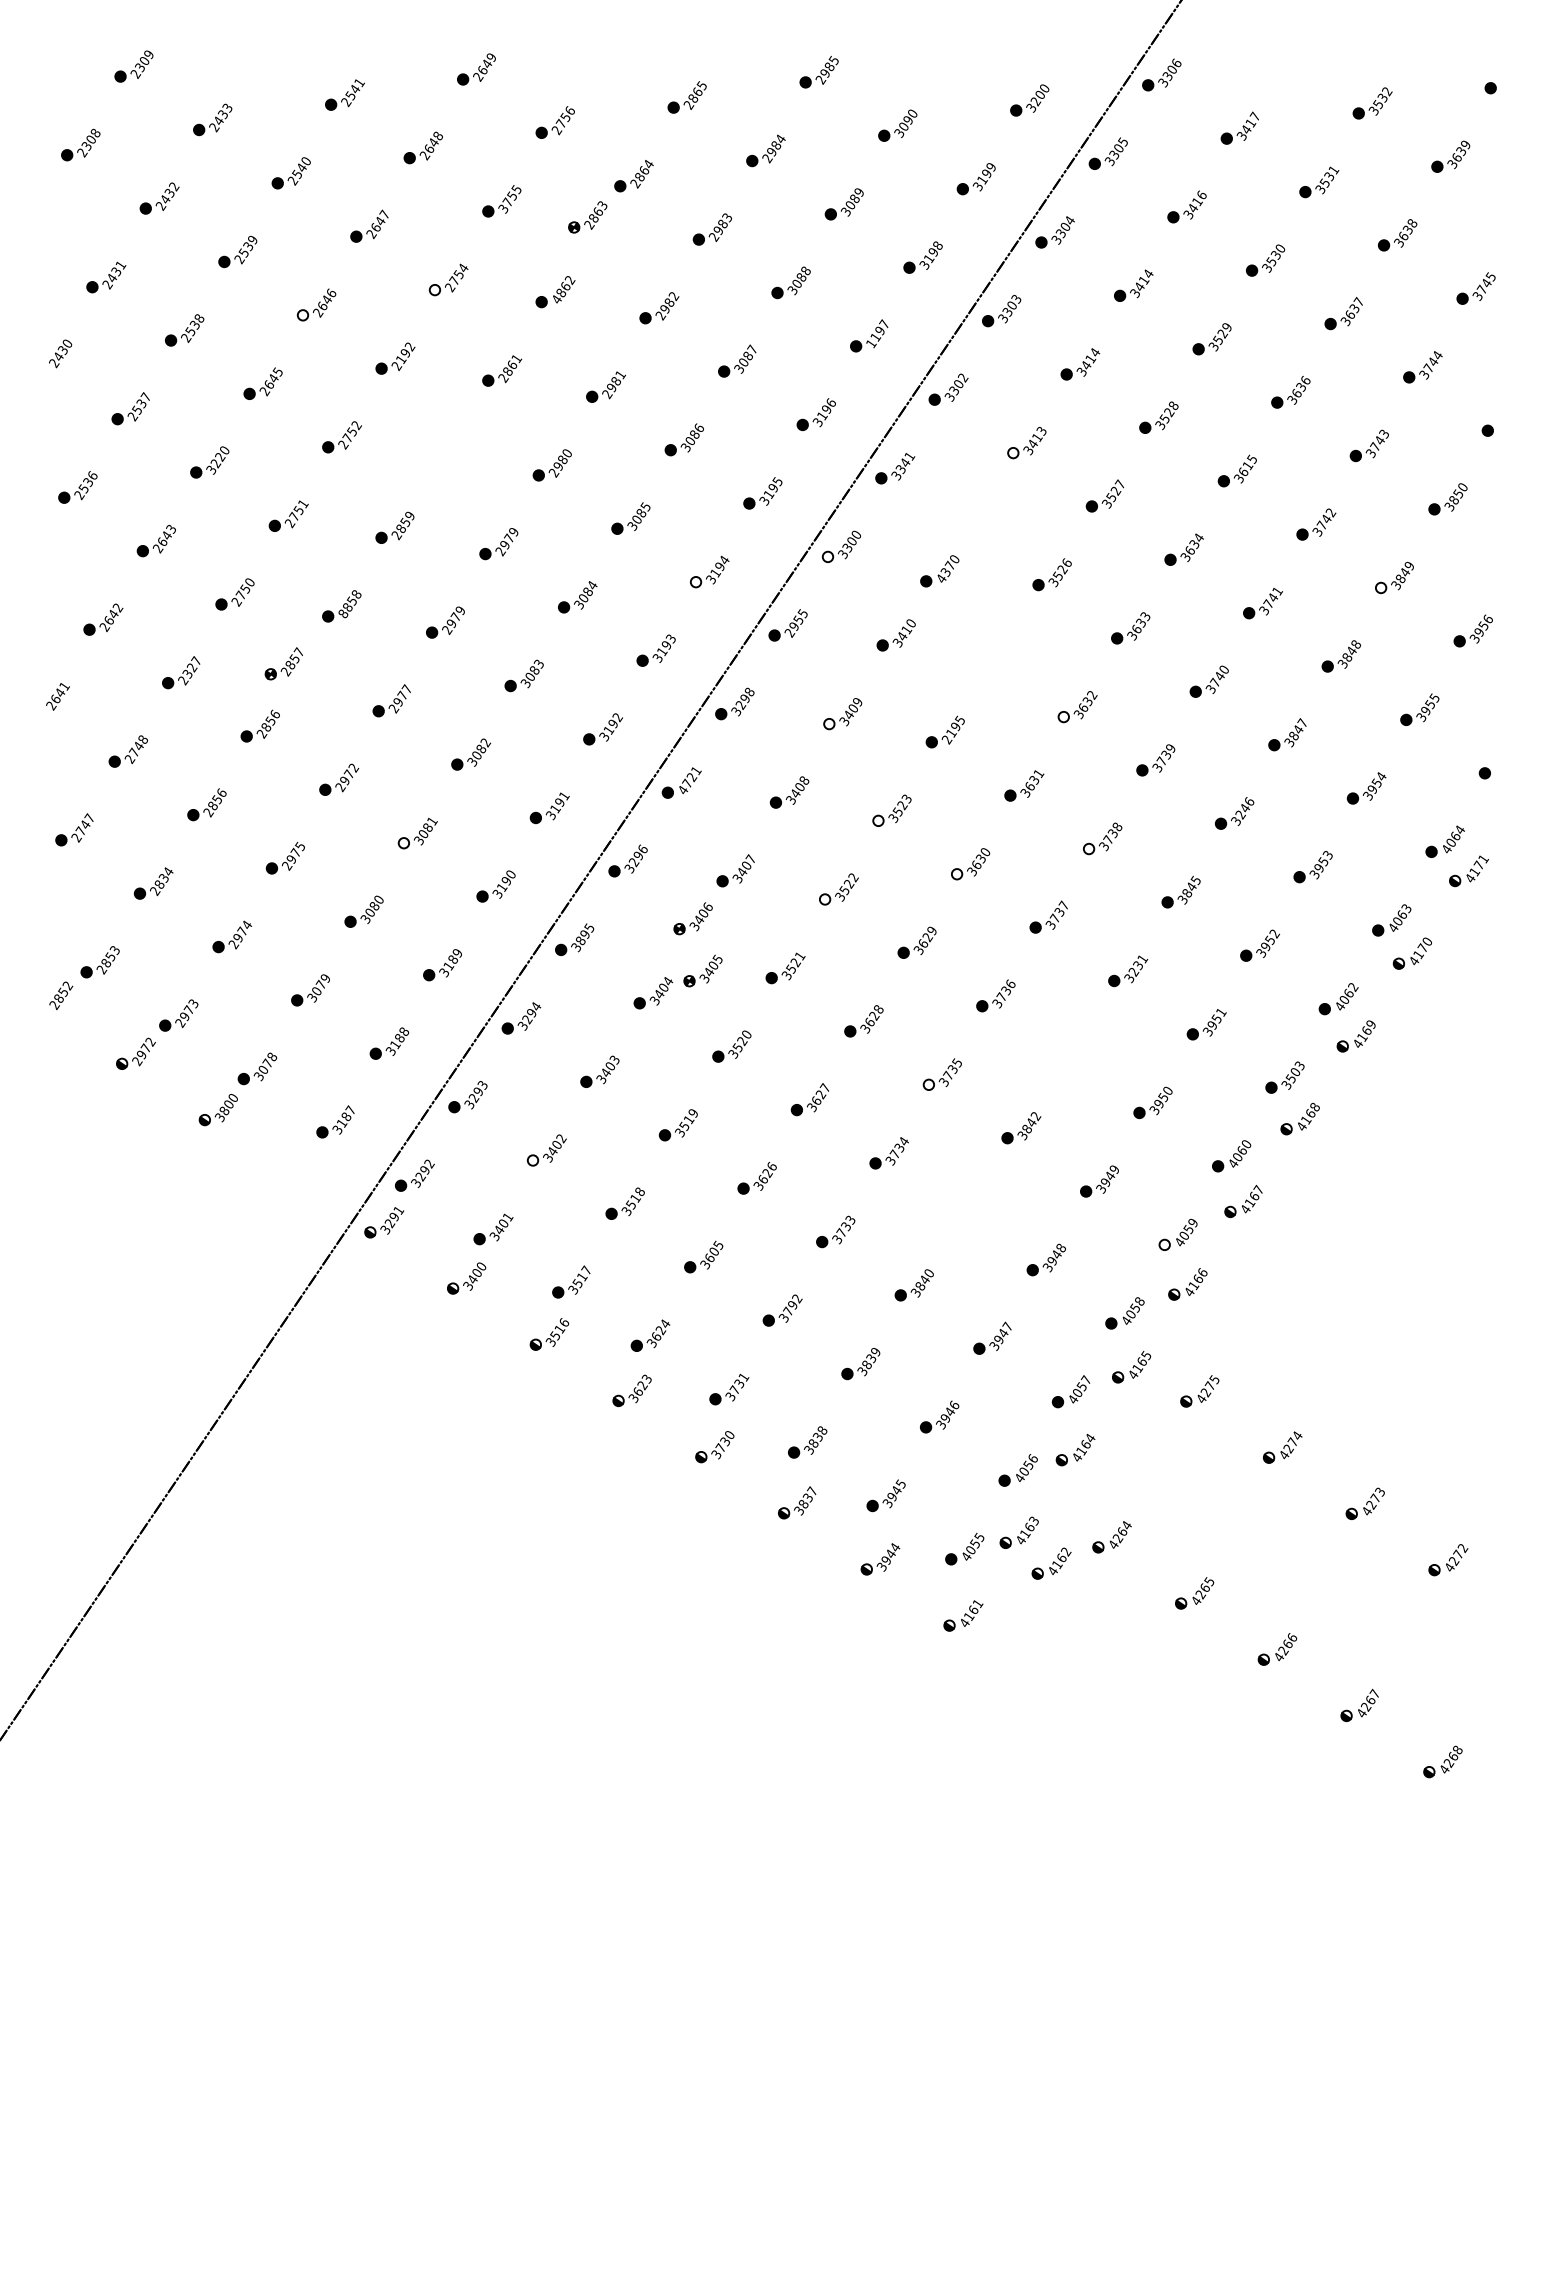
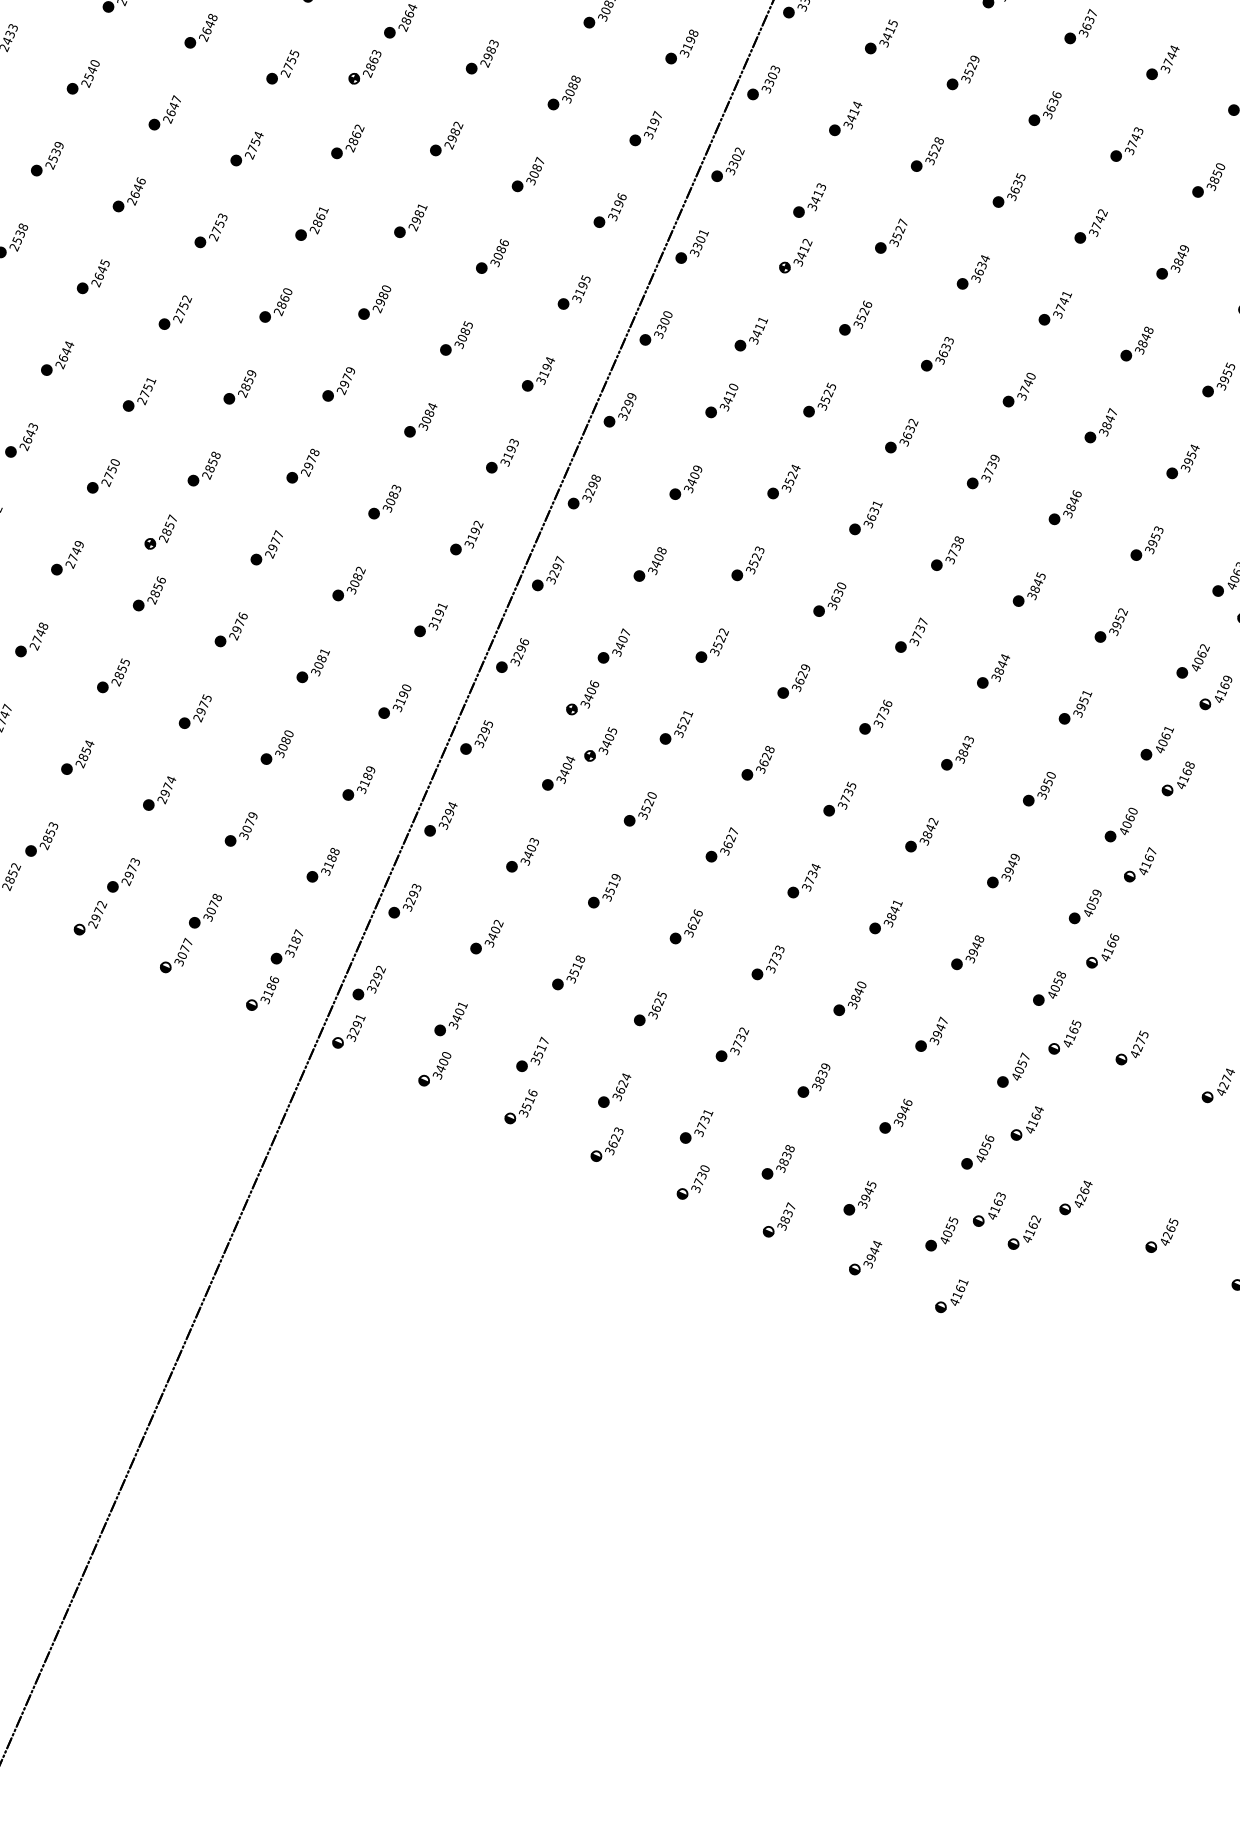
text: (503, 208) -> (285, 73), 3755 -> 2755
text: (1148, 273) -> (893, 22), 3414 -> 3415
fill: (434, 289) -> (235, 160), added
text: (556, 299) -> (350, 148), 4862 -> 2862
fill: (302, 315) -> (118, 206), added
text: (871, 343) -> (649, 135), 1197 -> 3197
text: (405, 352) -> (219, 223), 2192 -> 2753
part: (447, 449) -> (275, 305), added
fill: (1013, 452) -> (799, 211), added
text: (217, 459) -> (64, 354), 3220 -> 2644
text: (905, 462) -> (700, 239), 3341 -> 3301
text: (1247, 465) -> (1017, 183), 3615 -> 3635
part: (1001, 498) -> (795, 256), added
fill: (827, 556) -> (644, 339), added
text: (948, 569) -> (758, 330), 4370 -> 3411
fill: (695, 582) -> (527, 386), added
fill: (1381, 587) -> (1162, 273), added
text: (460, 610) -> (314, 452), 2979 -> 2978
text: (343, 613) -> (207, 475), 8858 -> 2858
text: (796, 622) -> (627, 405), 2955 -> 3299
part: (998, 653) -> (819, 399), added
text: (191, 667) -> (75, 551), 2327 -> 2749
fill: (1063, 716) -> (890, 447), added
fill: (829, 723) -> (675, 493), added
text: (953, 729) -> (791, 477), 2195 -> 3524
text: (353, 767) -> (242, 615), 2972 -> 2976
text: (689, 779) -> (555, 569), 4721 -> 3297
text: (221, 792) -> (124, 661), 2856 -> 2855
text: (1240, 814) -> (1070, 507), 3246 -> 3846
fill: (878, 820) -> (737, 574), added
fill: (403, 843) -> (302, 677), added
fill: (1088, 848) -> (936, 564), added
fill: (956, 874) -> (818, 611), added
text: (163, 876) -> (85, 749), 2834 -> 2854
fill: (824, 899) -> (700, 657), added
text: (580, 940) -> (482, 736), 3895 -> 3295
text: (1138, 965) -> (1002, 664), 3231 -> 3844
part: (1073, 1049) -> (956, 753), added
text: (1293, 1075) -> (1164, 739), 3503 -> 4061
fill: (928, 1084) -> (828, 810), added
text: (228, 1104) -> (184, 948), 3800 -> 3077
fill: (532, 1160) -> (475, 948), added
part: (300, 1165) -> (261, 993), added
part: (967, 1206) -> (885, 916), added
fill: (1164, 1244) -> (1074, 917), added
text: (714, 1251) -> (659, 1001), 3605 -> 3625
text: (792, 1305) -> (740, 1038), 3792 -> 3732

